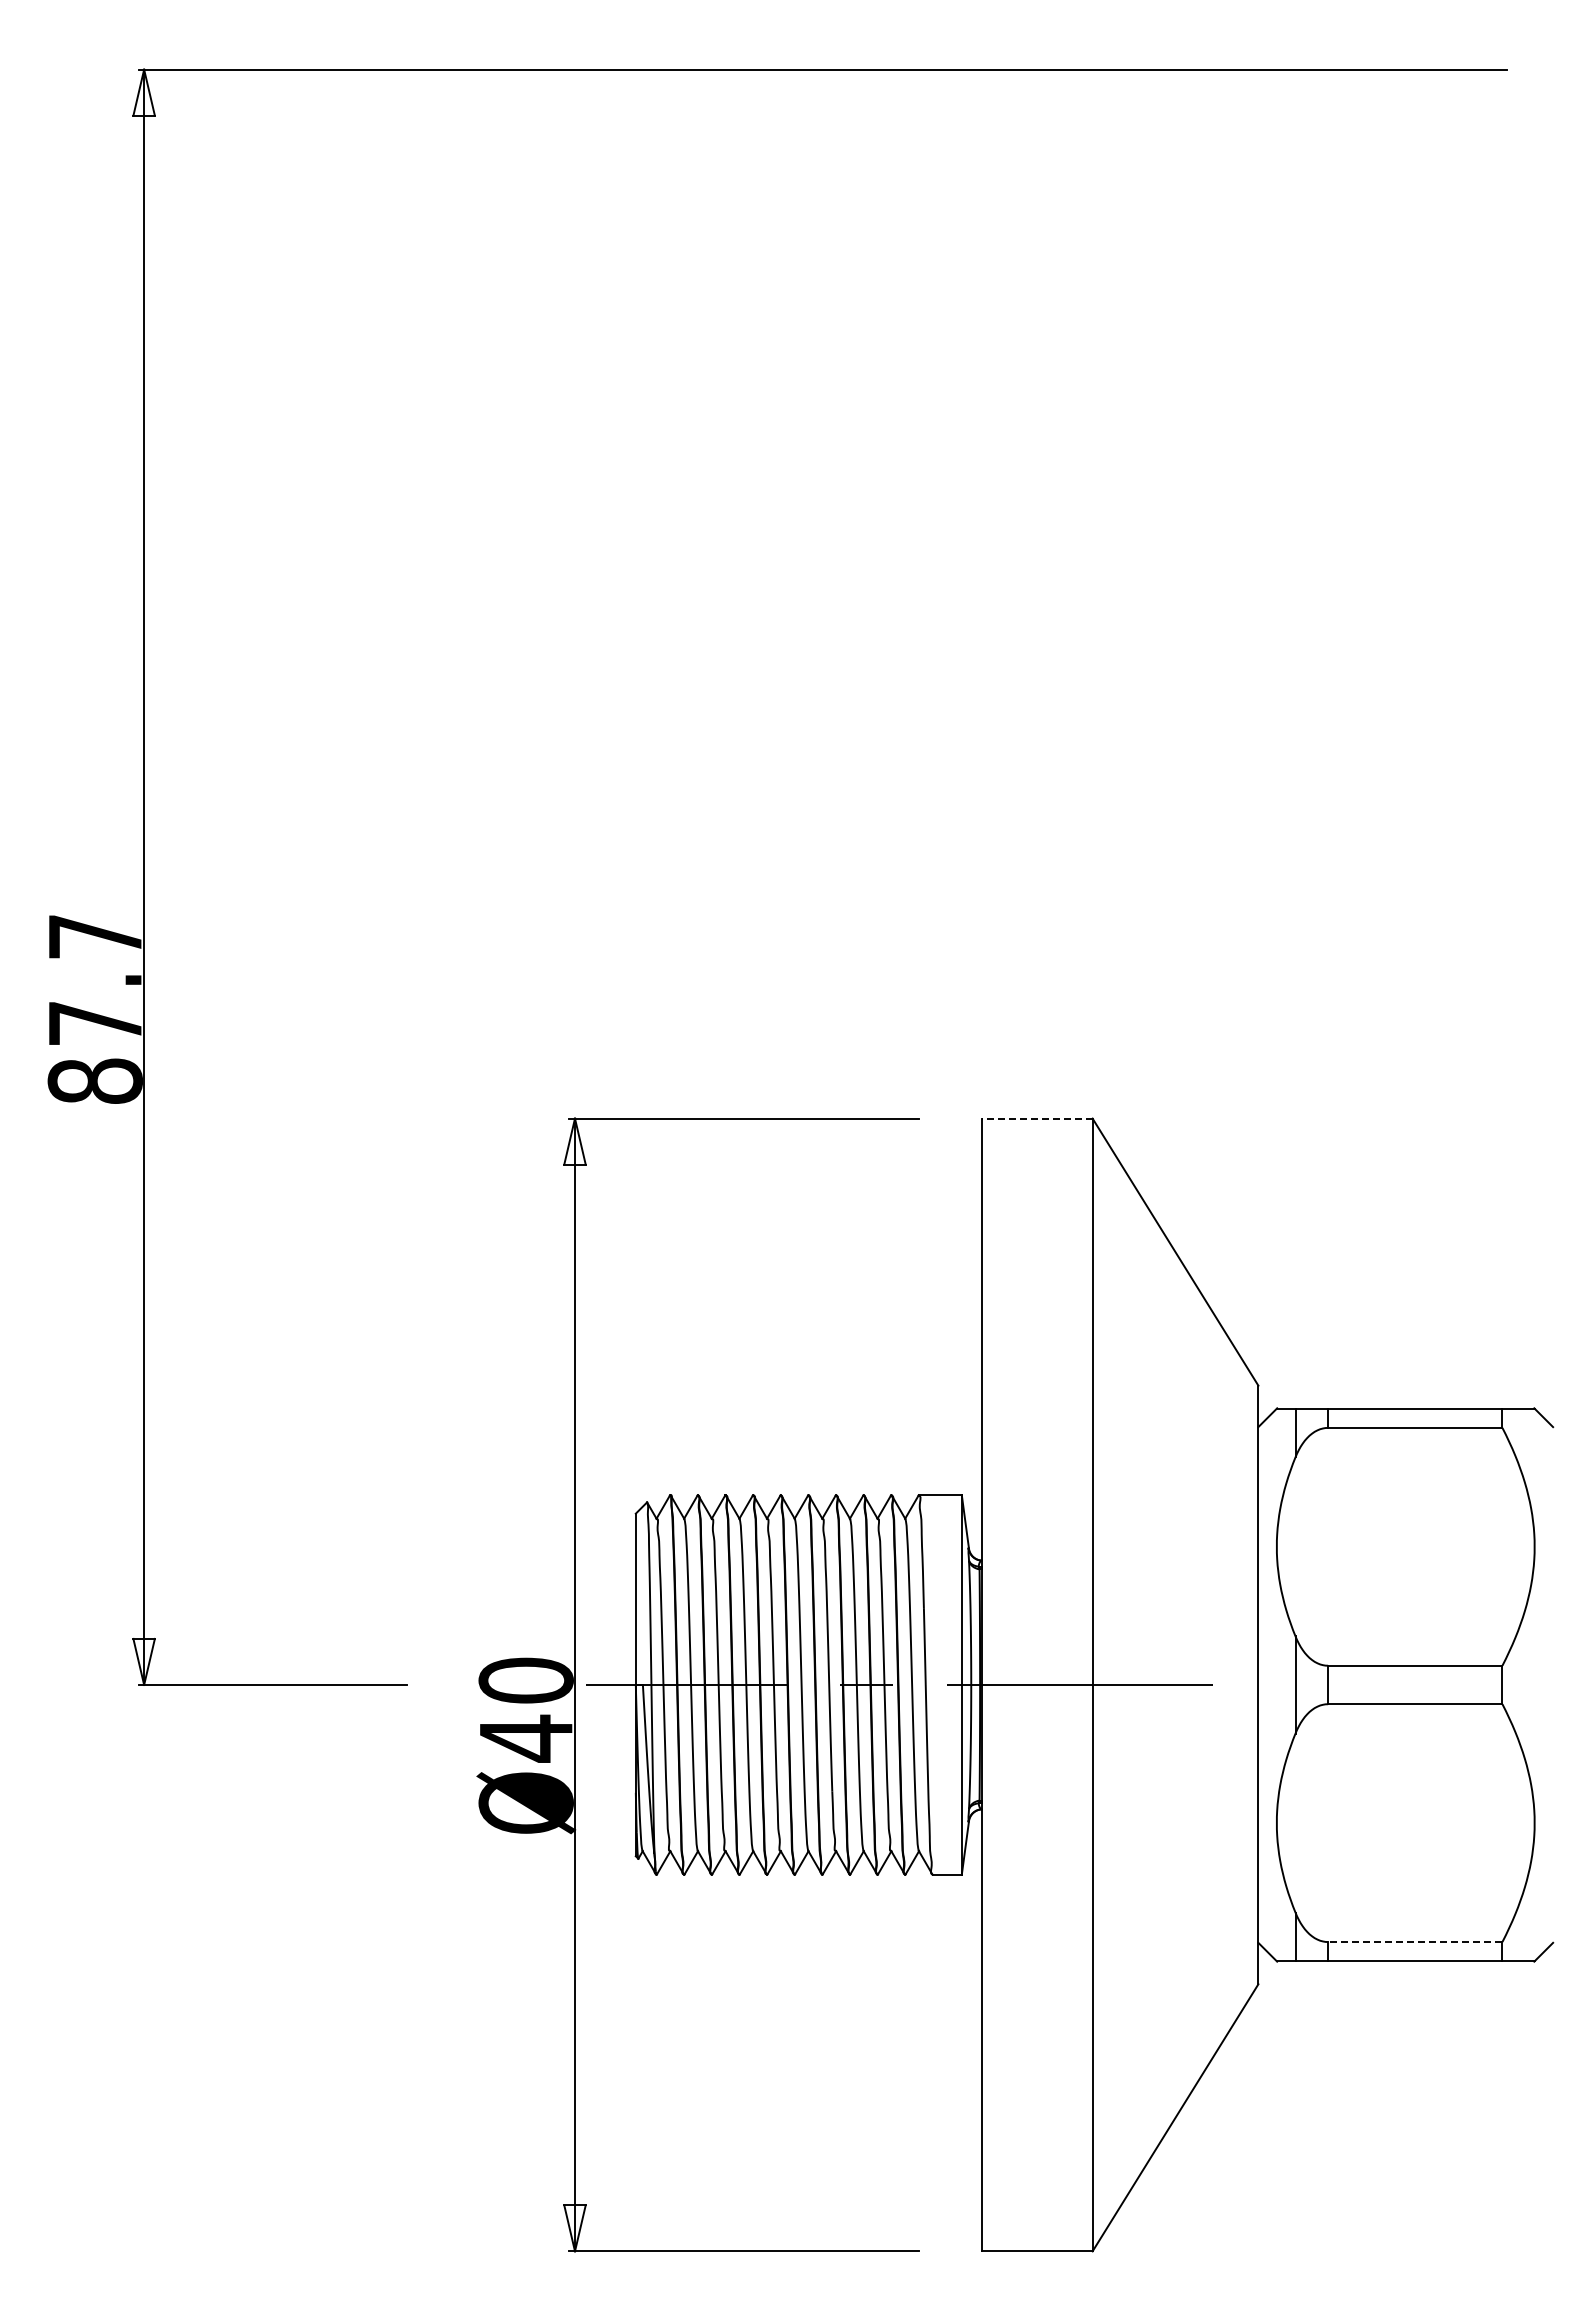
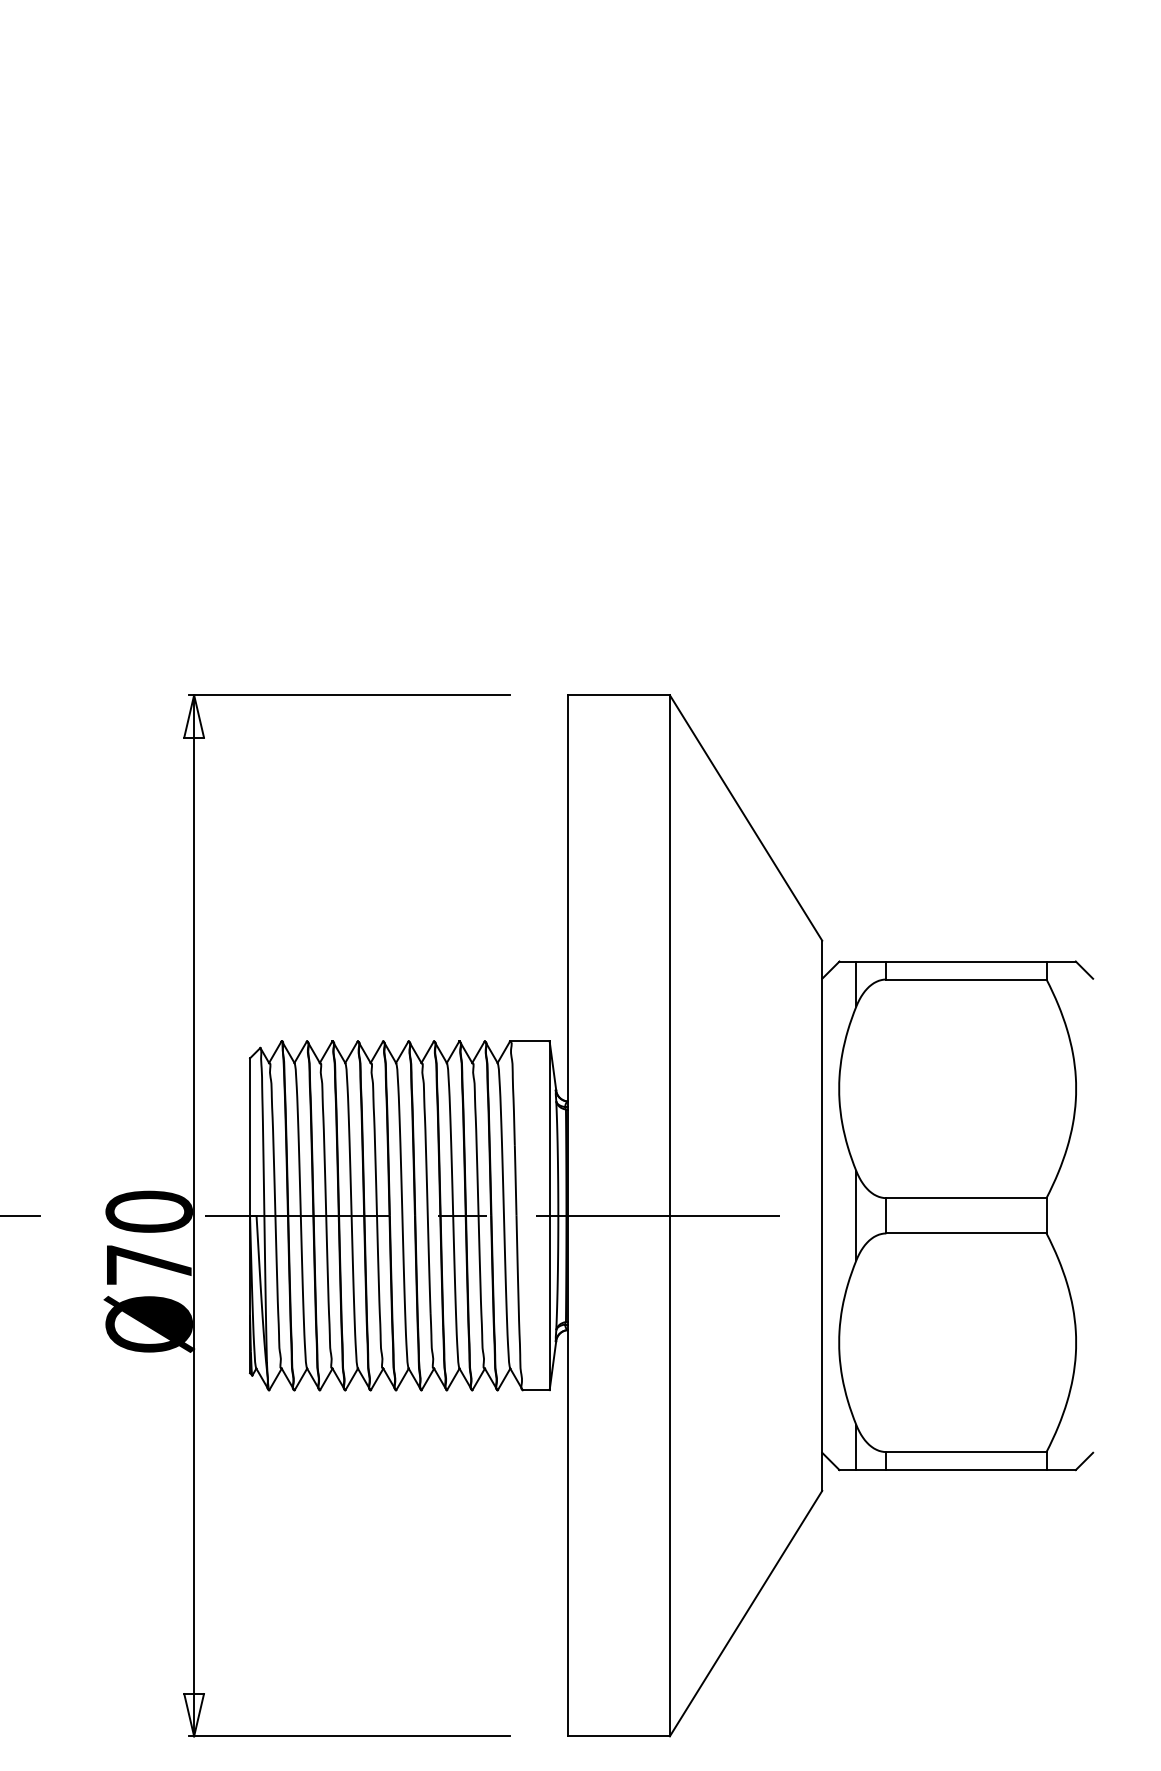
line: (1036, 1118) -> (618, 695), dashed -> solid
text: (526, 1738) -> (149, 1264), Ø40 -> Ø70
line: (1414, 1942) -> (965, 1452), dashed -> solid

